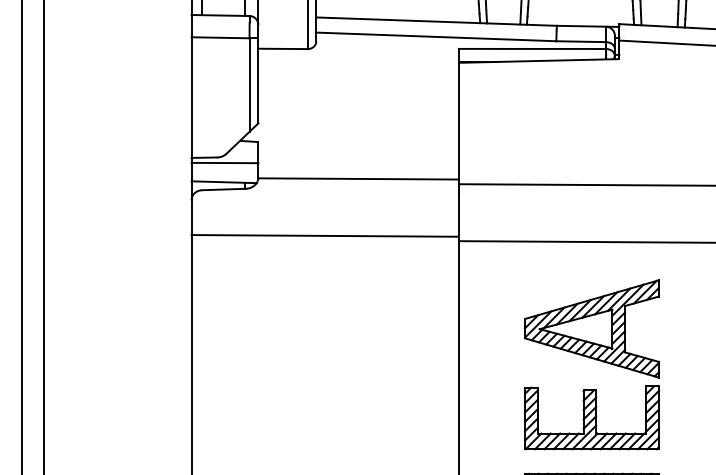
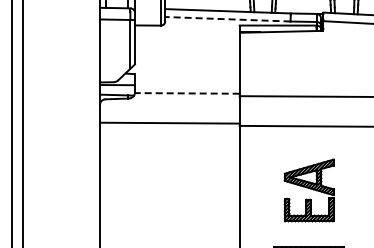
line: (435, 37) -> (227, 19), solid -> dashed
line: (357, 179) -> (186, 93), solid -> dashed
part: (592, 364) -> (309, 190), size x0.7

